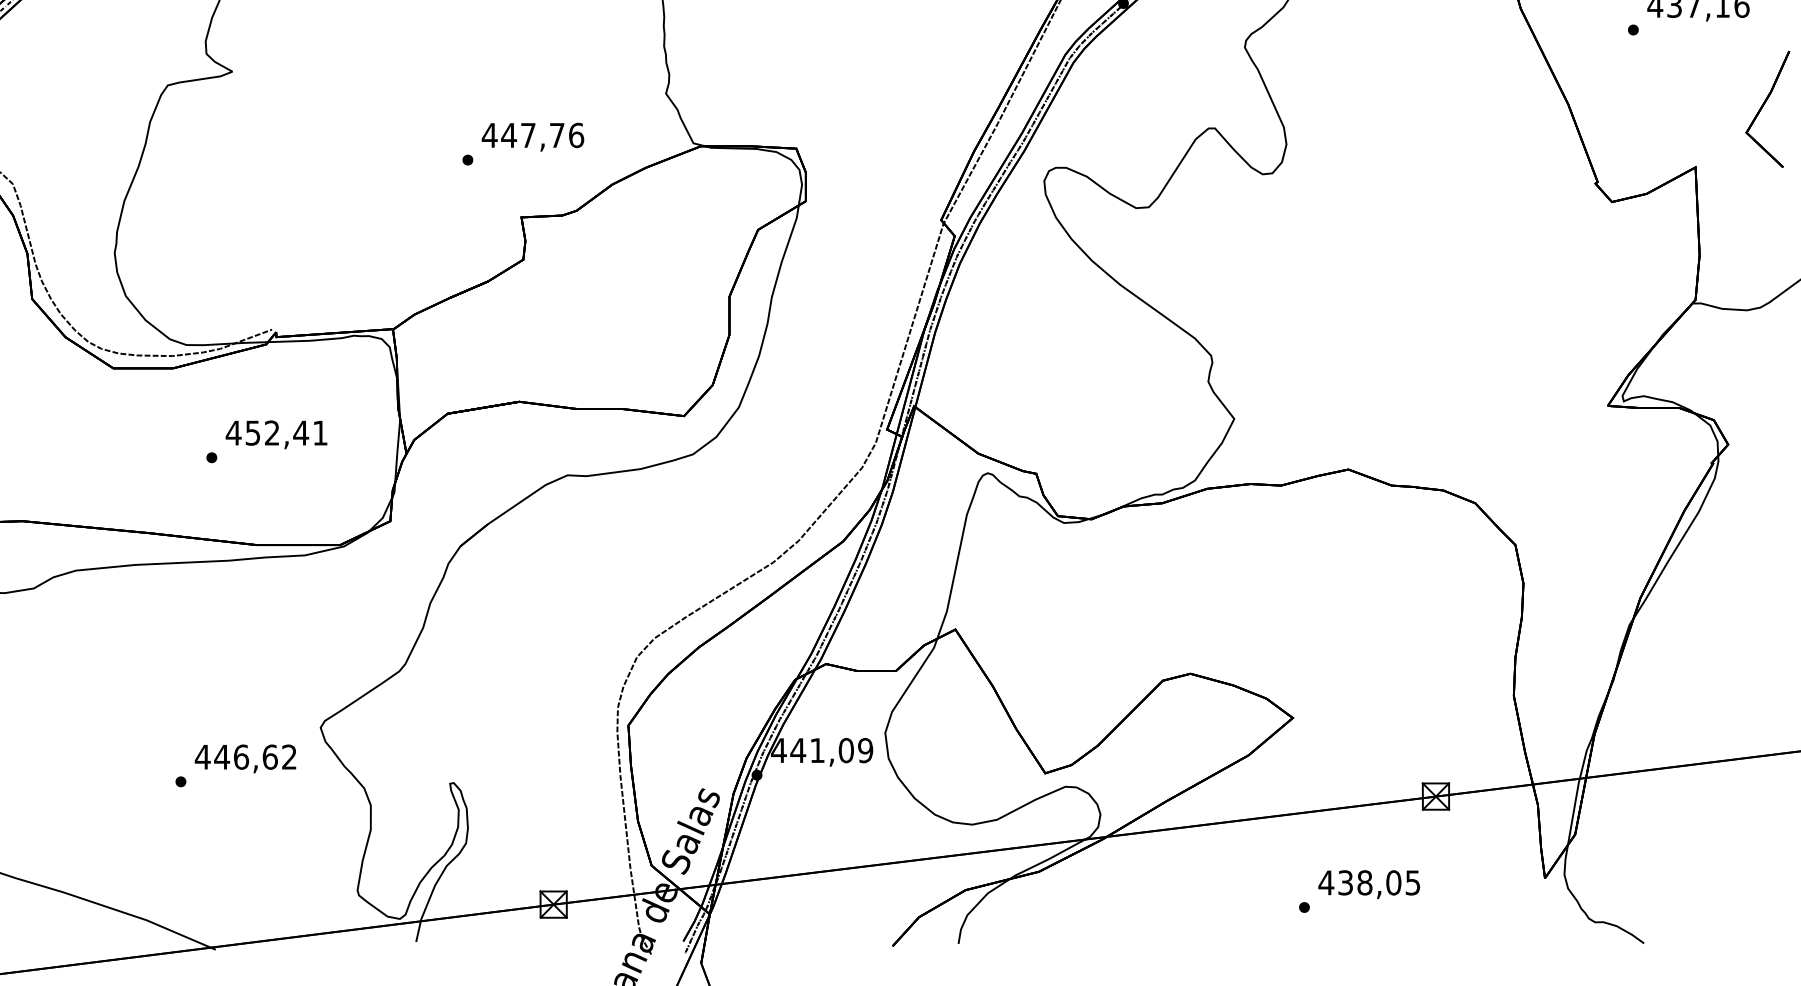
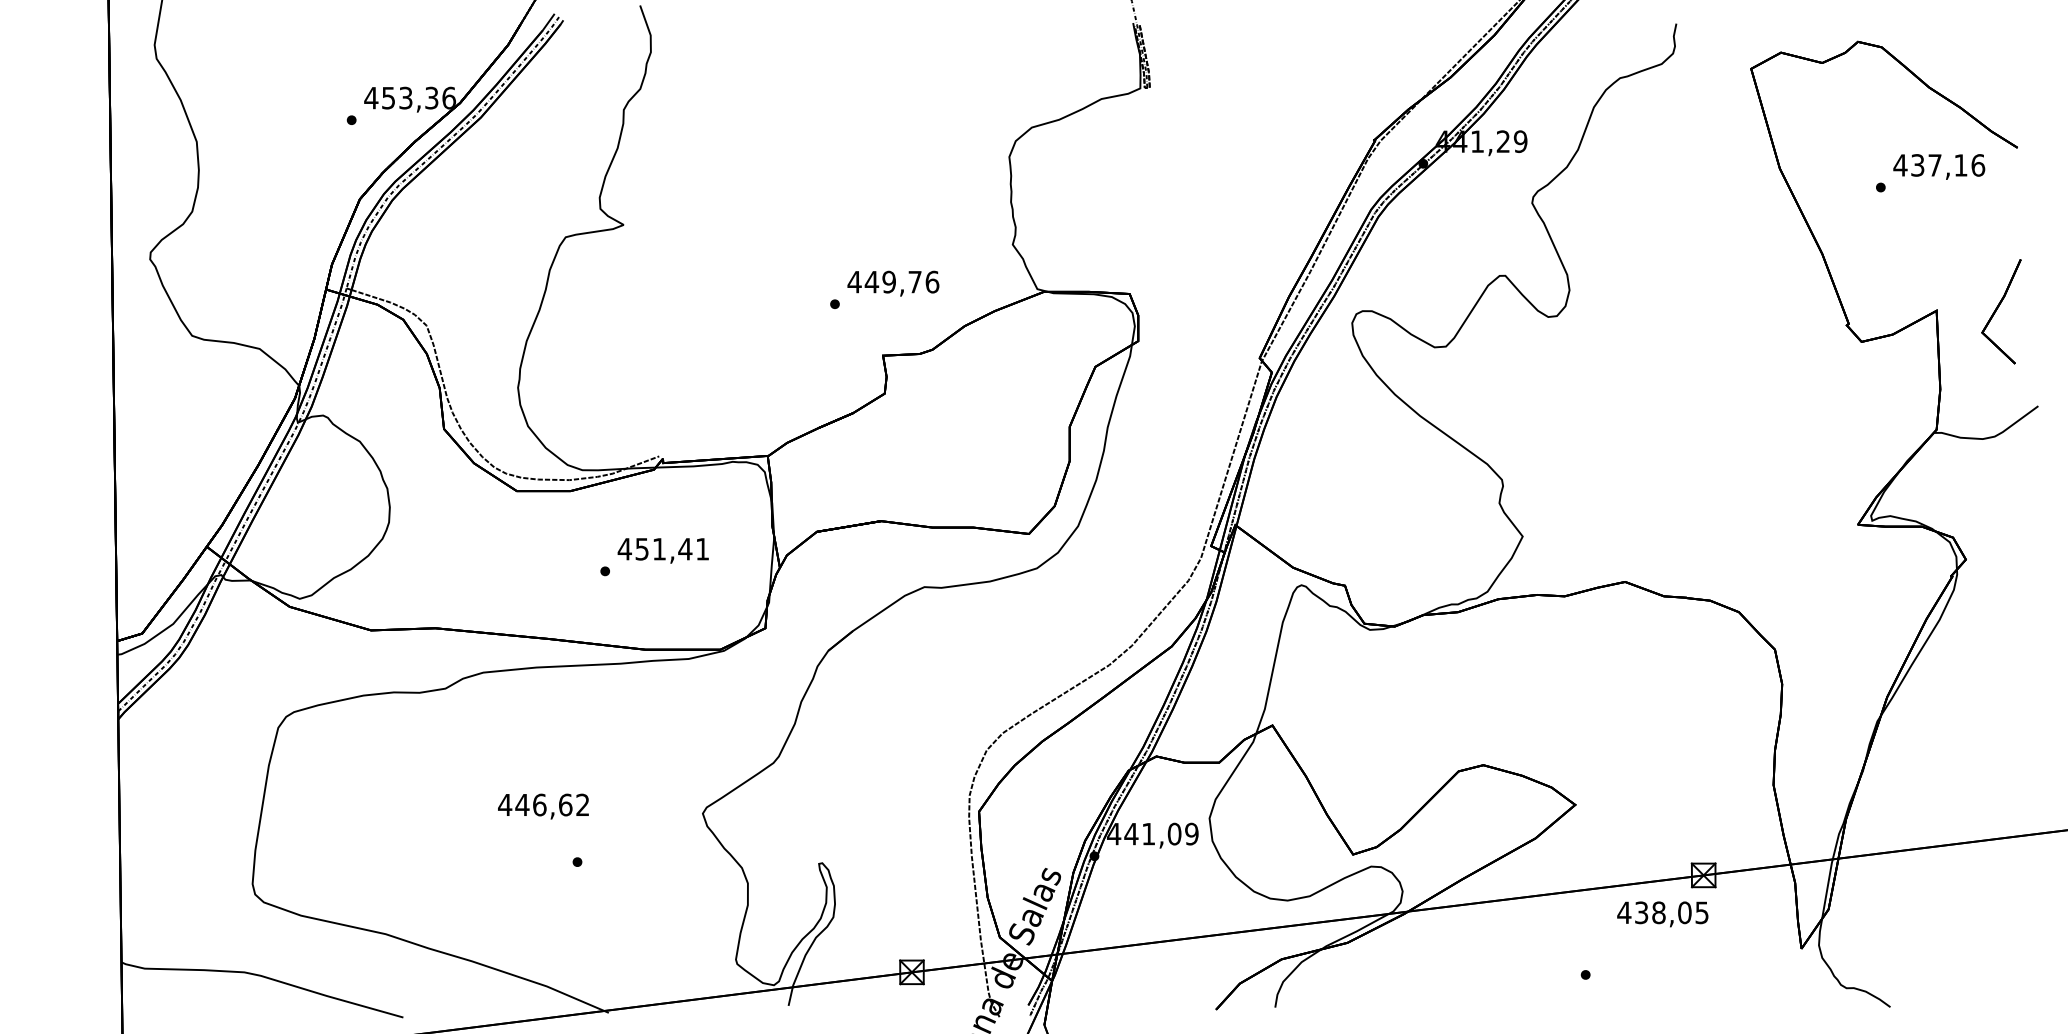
part: (1767, 109) -> (2001, 311), moved
text: (527, 134) -> (888, 281), 447,76 -> 449,76
text: (271, 432) -> (658, 548), 452,41 -> 451,41
text: (245, 758) -> (543, 806), moved
text: (1368, 884) -> (1662, 914), moved

